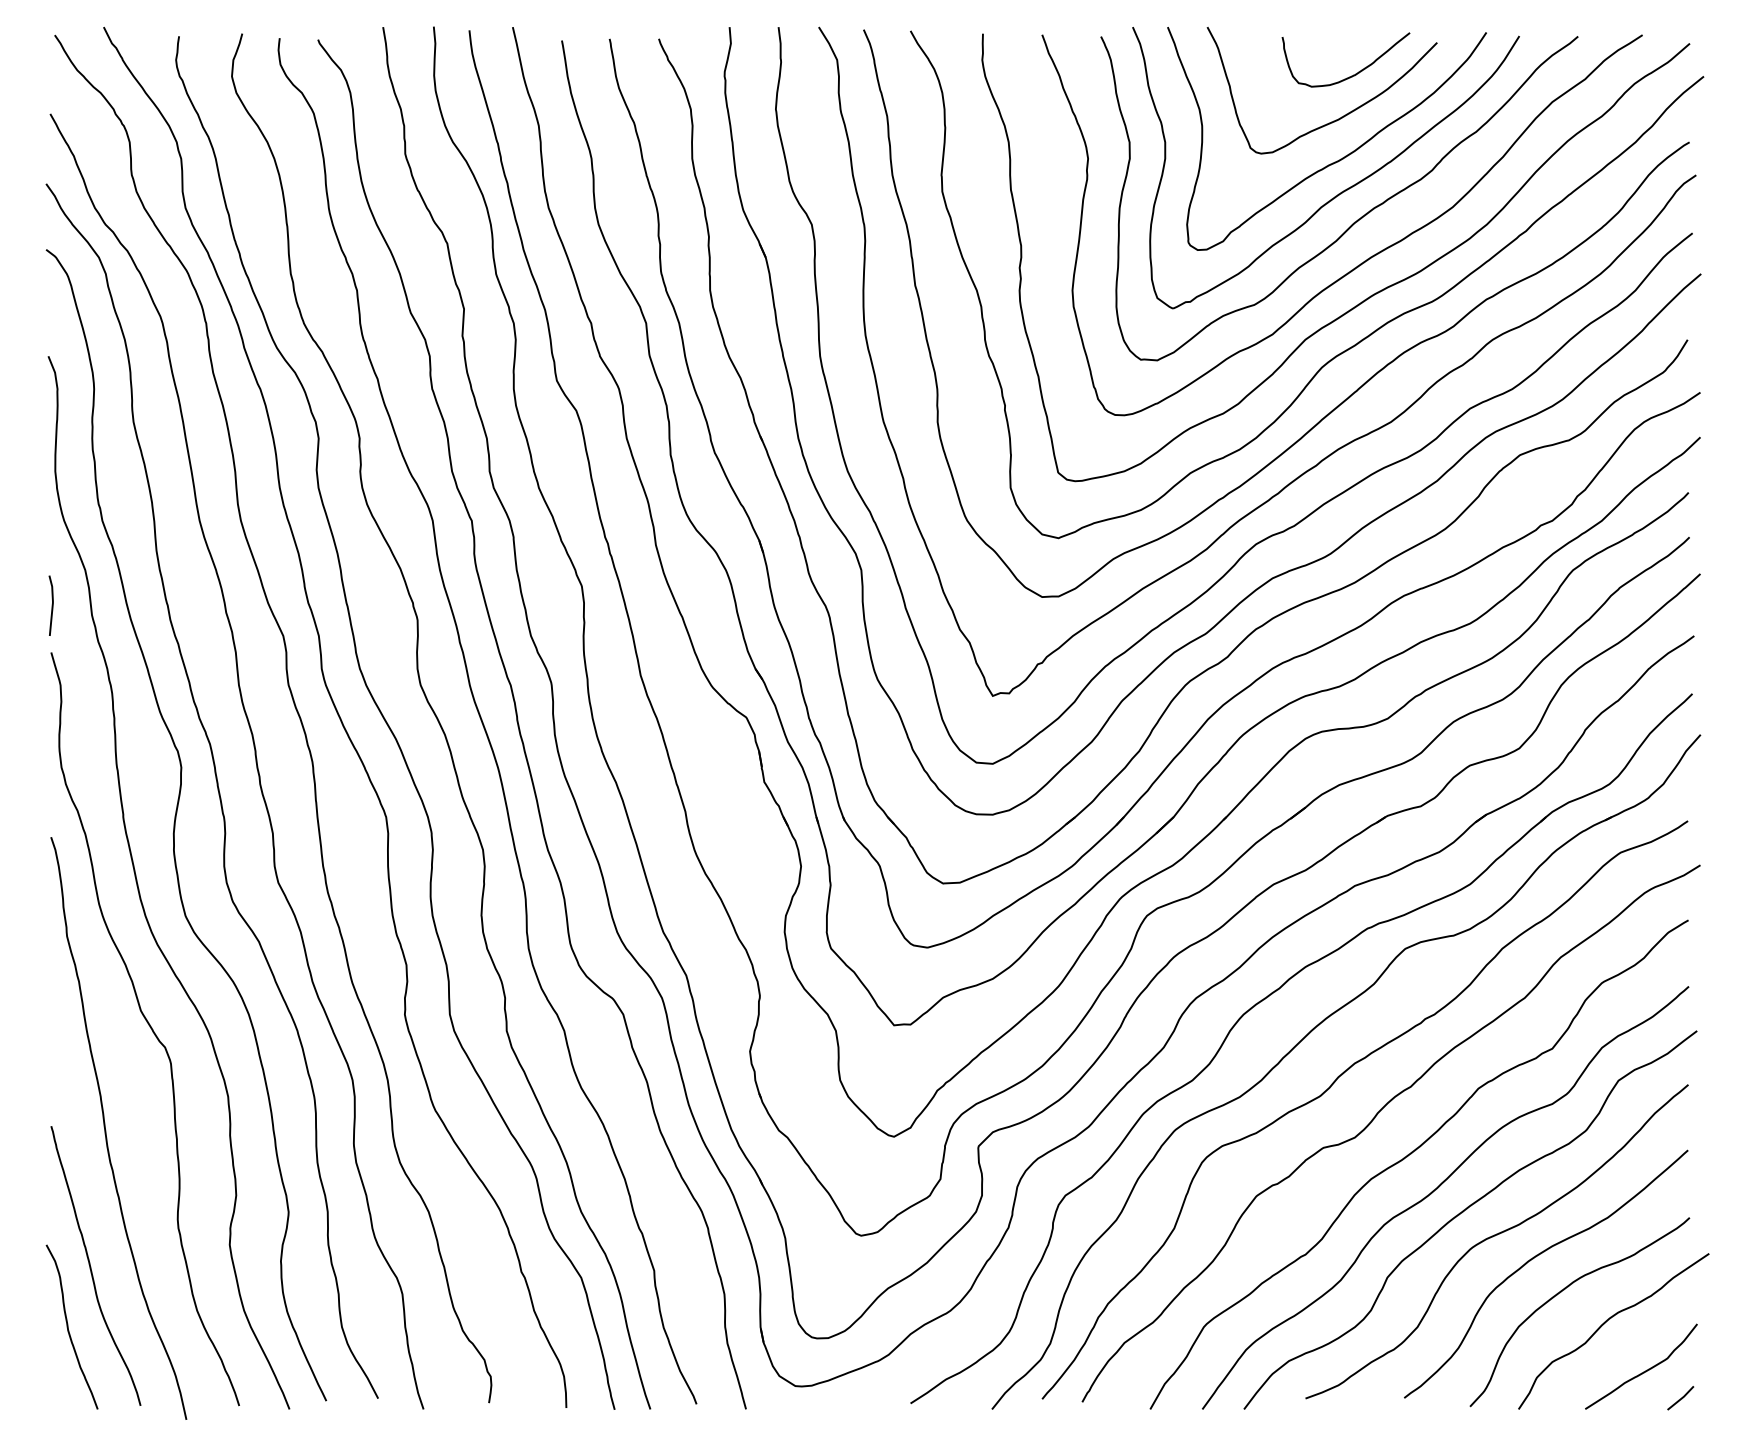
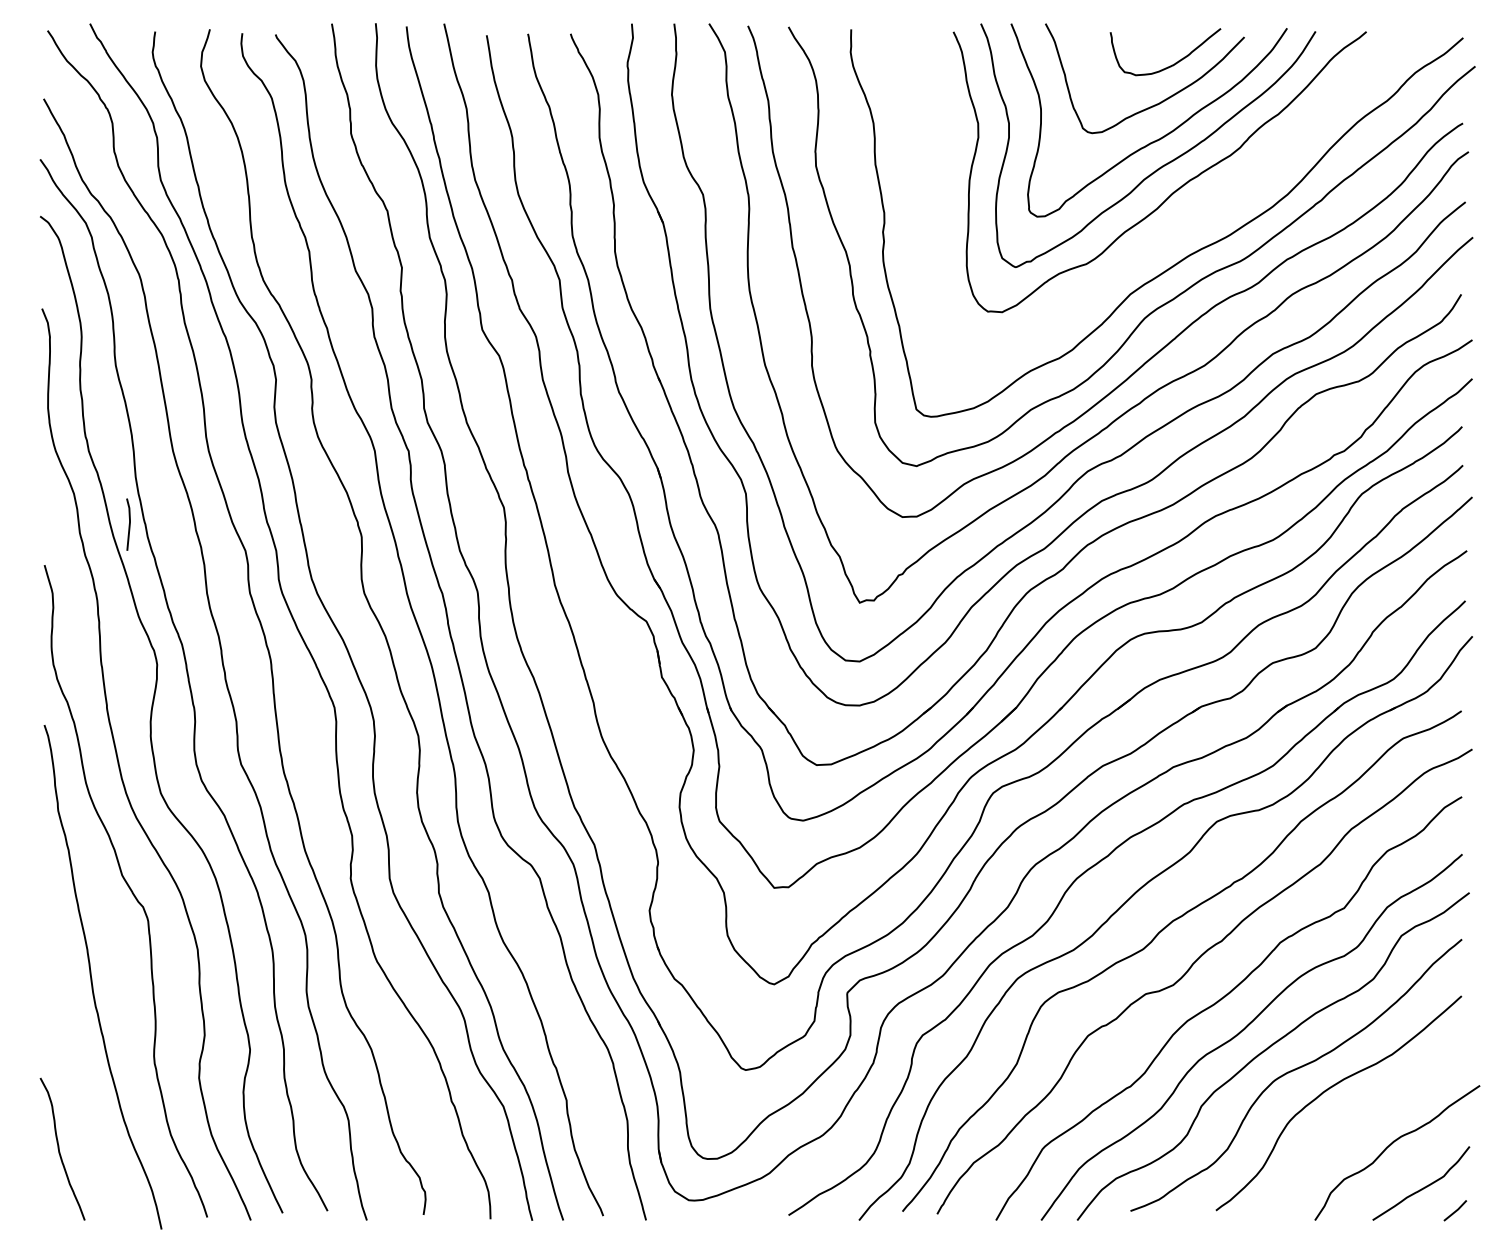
curve: (1364, 260) -> (1181, 225), removed
line: (51, 605) -> (128, 524), moved
curve: (91, 1266) -> (79, 1096), removed
curve: (1564, 1290) -> (1354, 1117), removed

